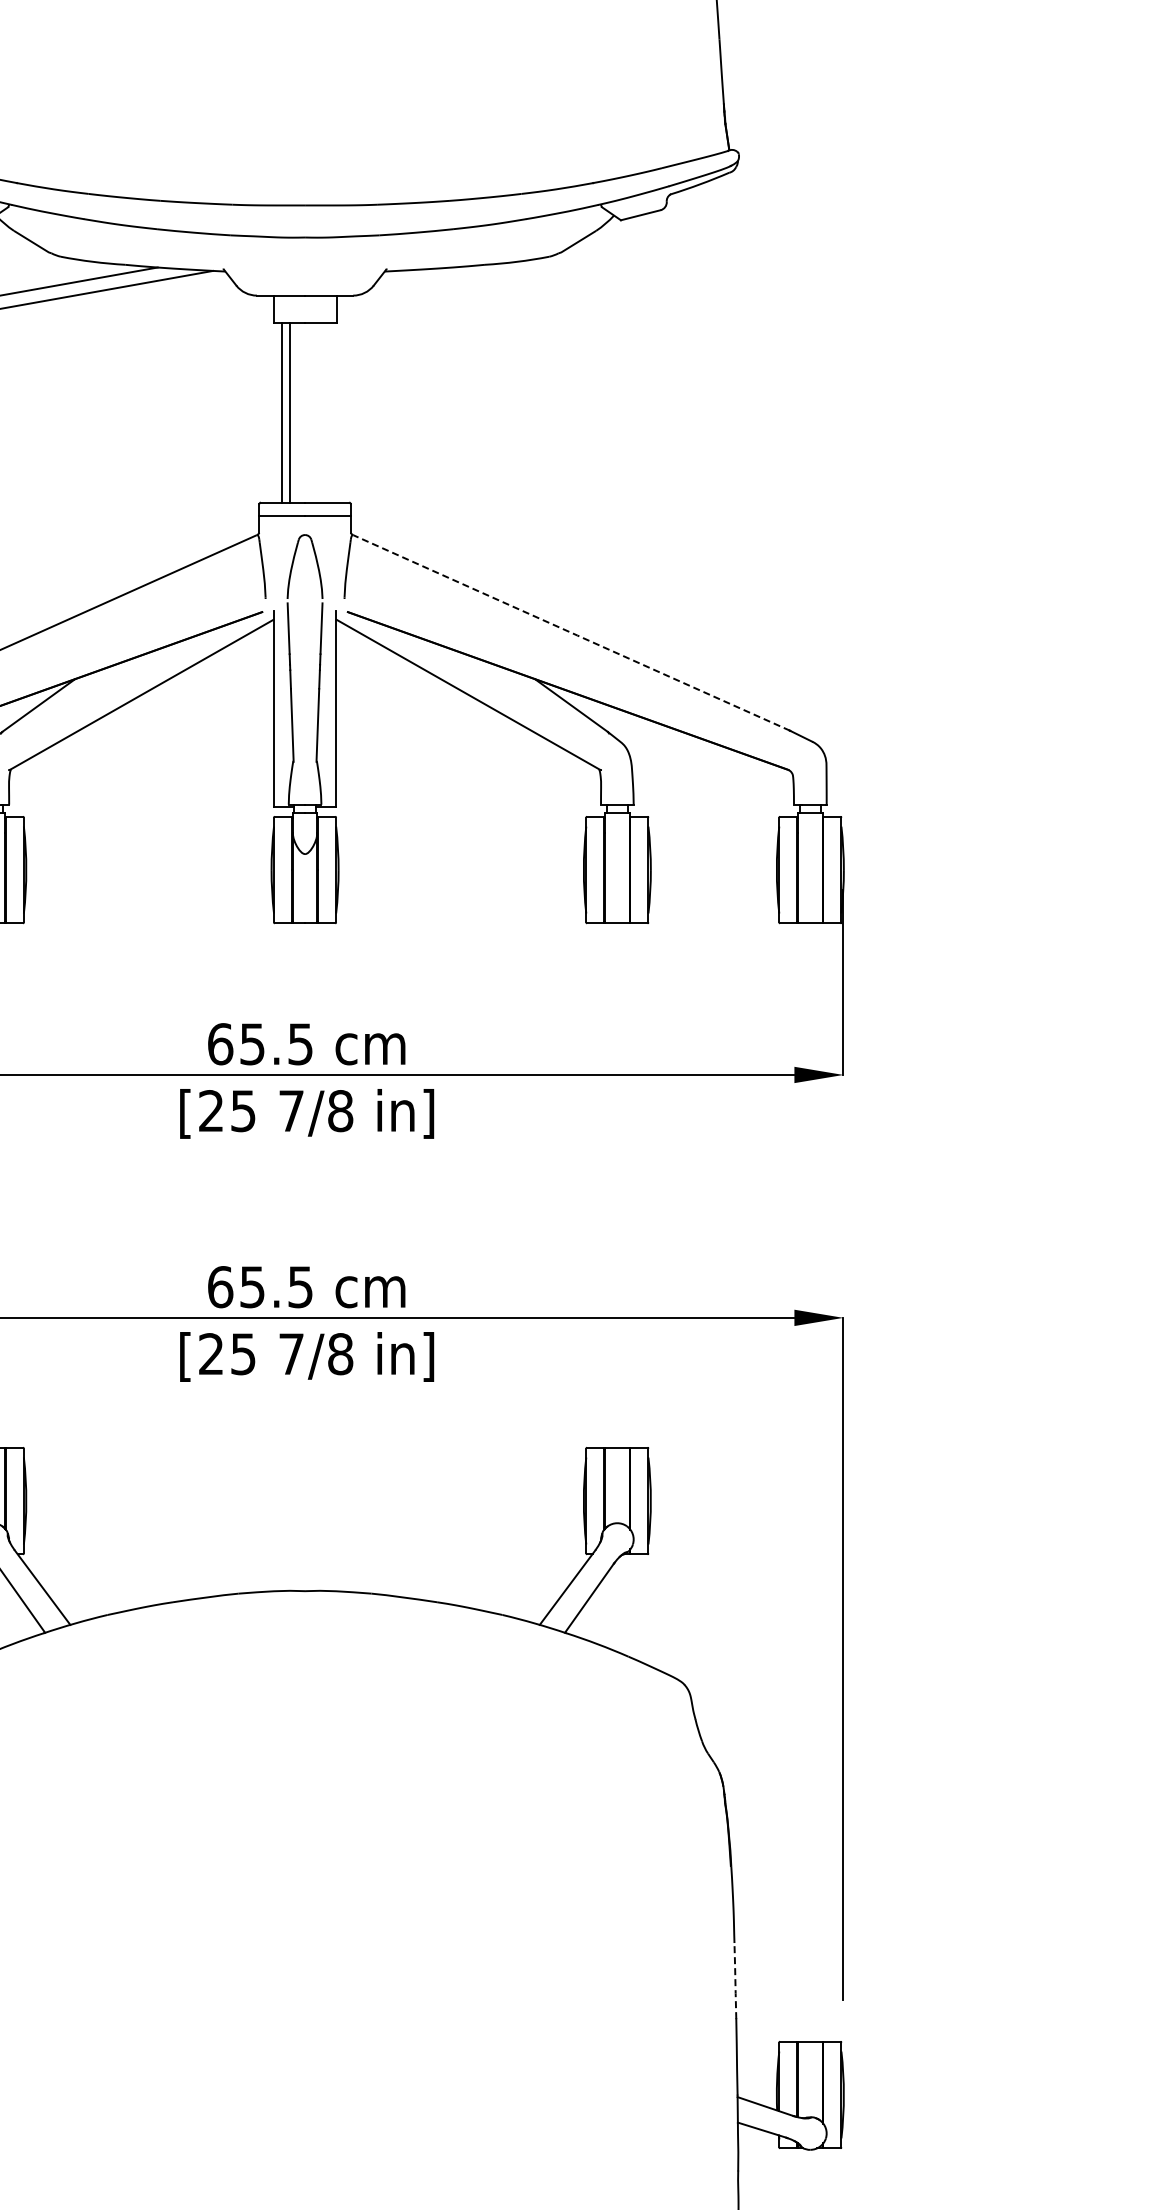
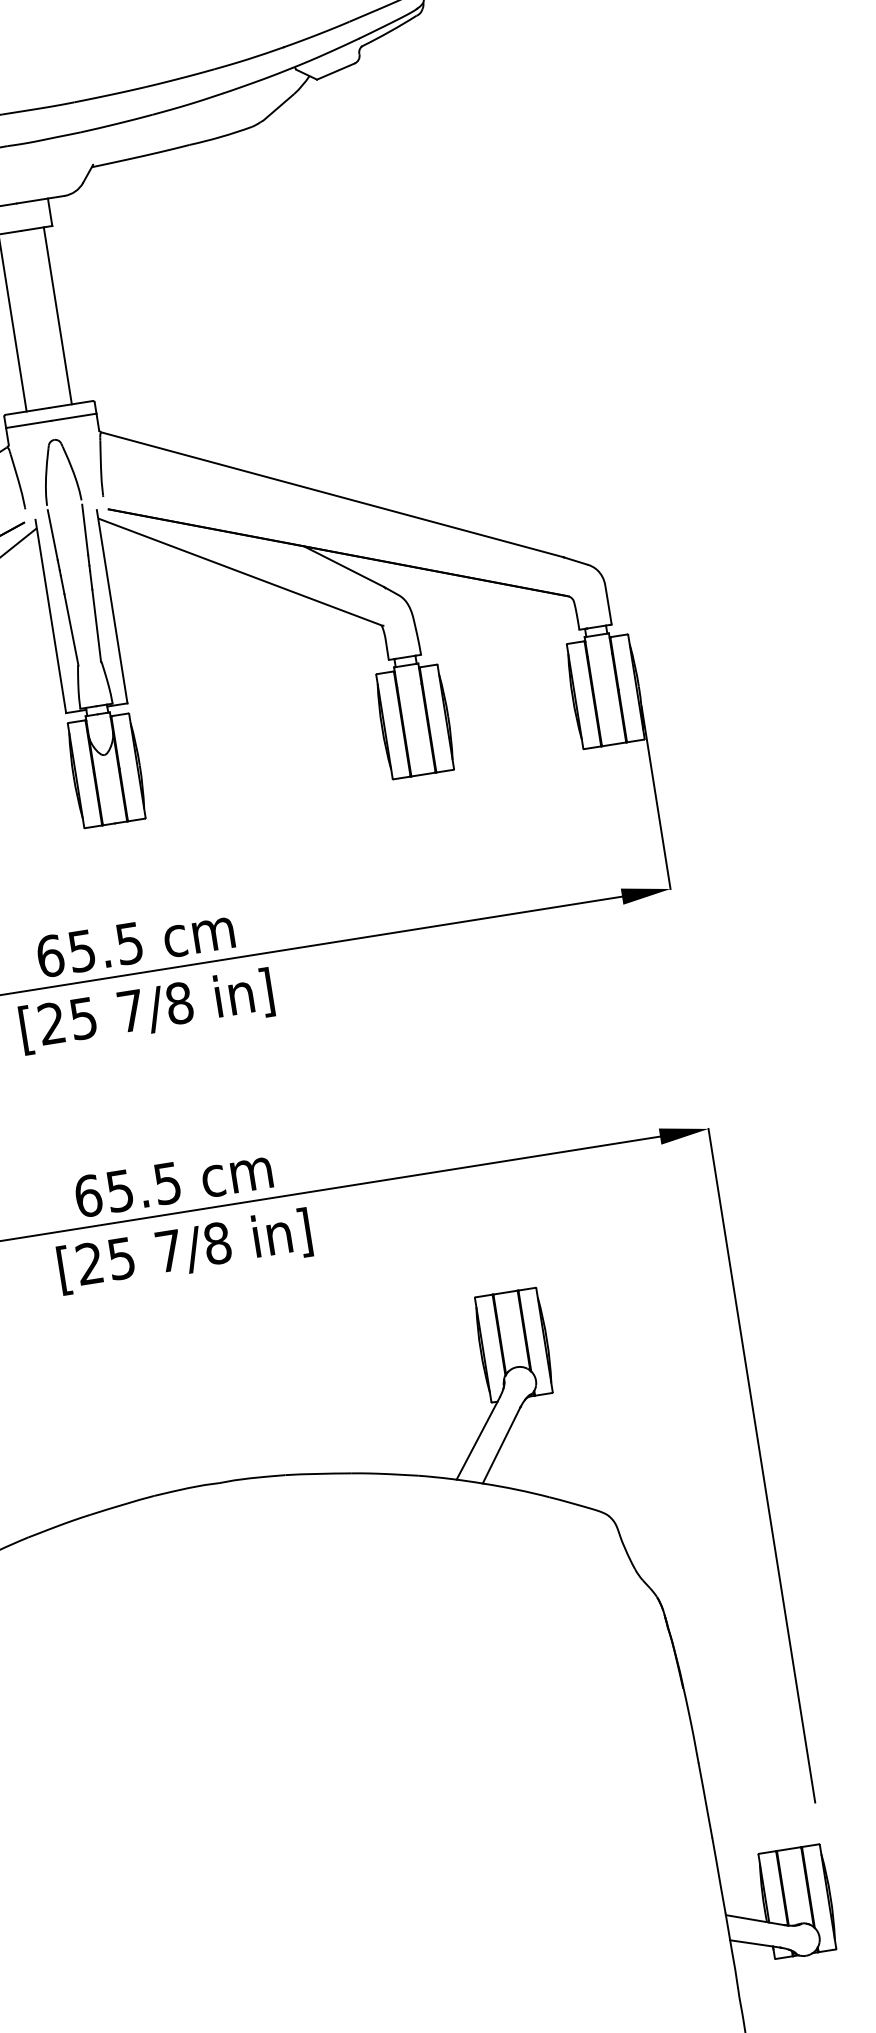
line: (289, 412) -> (57, 315), moved
line: (571, 633) -> (332, 495), dashed -> solid
line: (735, 1980) -> (705, 1800), dashed -> solid

